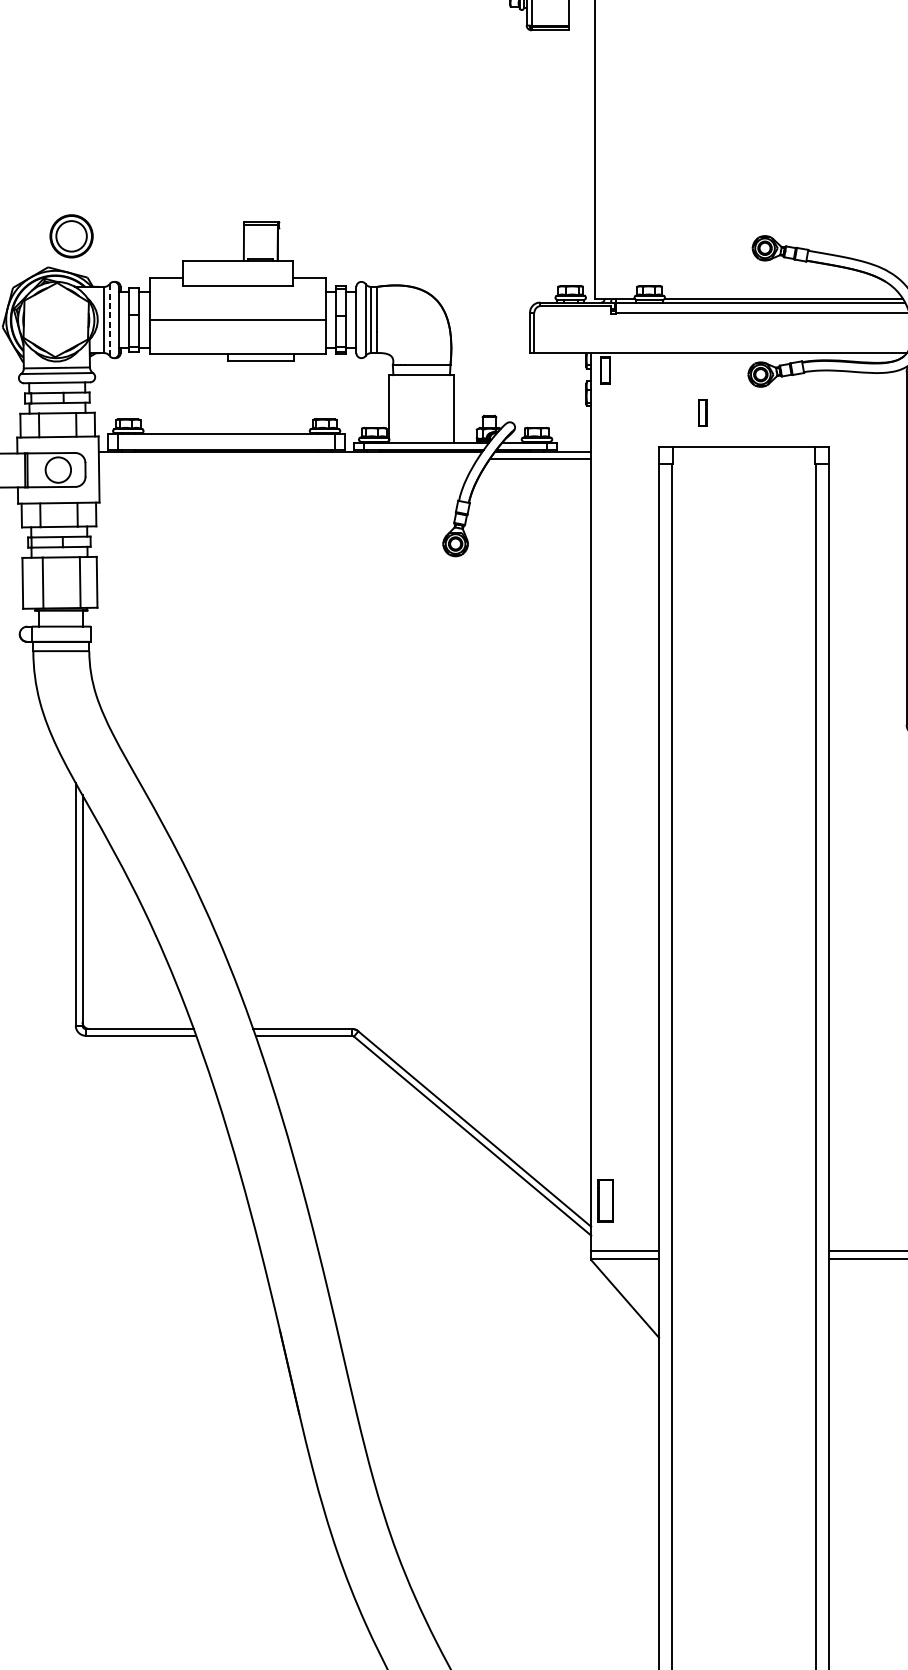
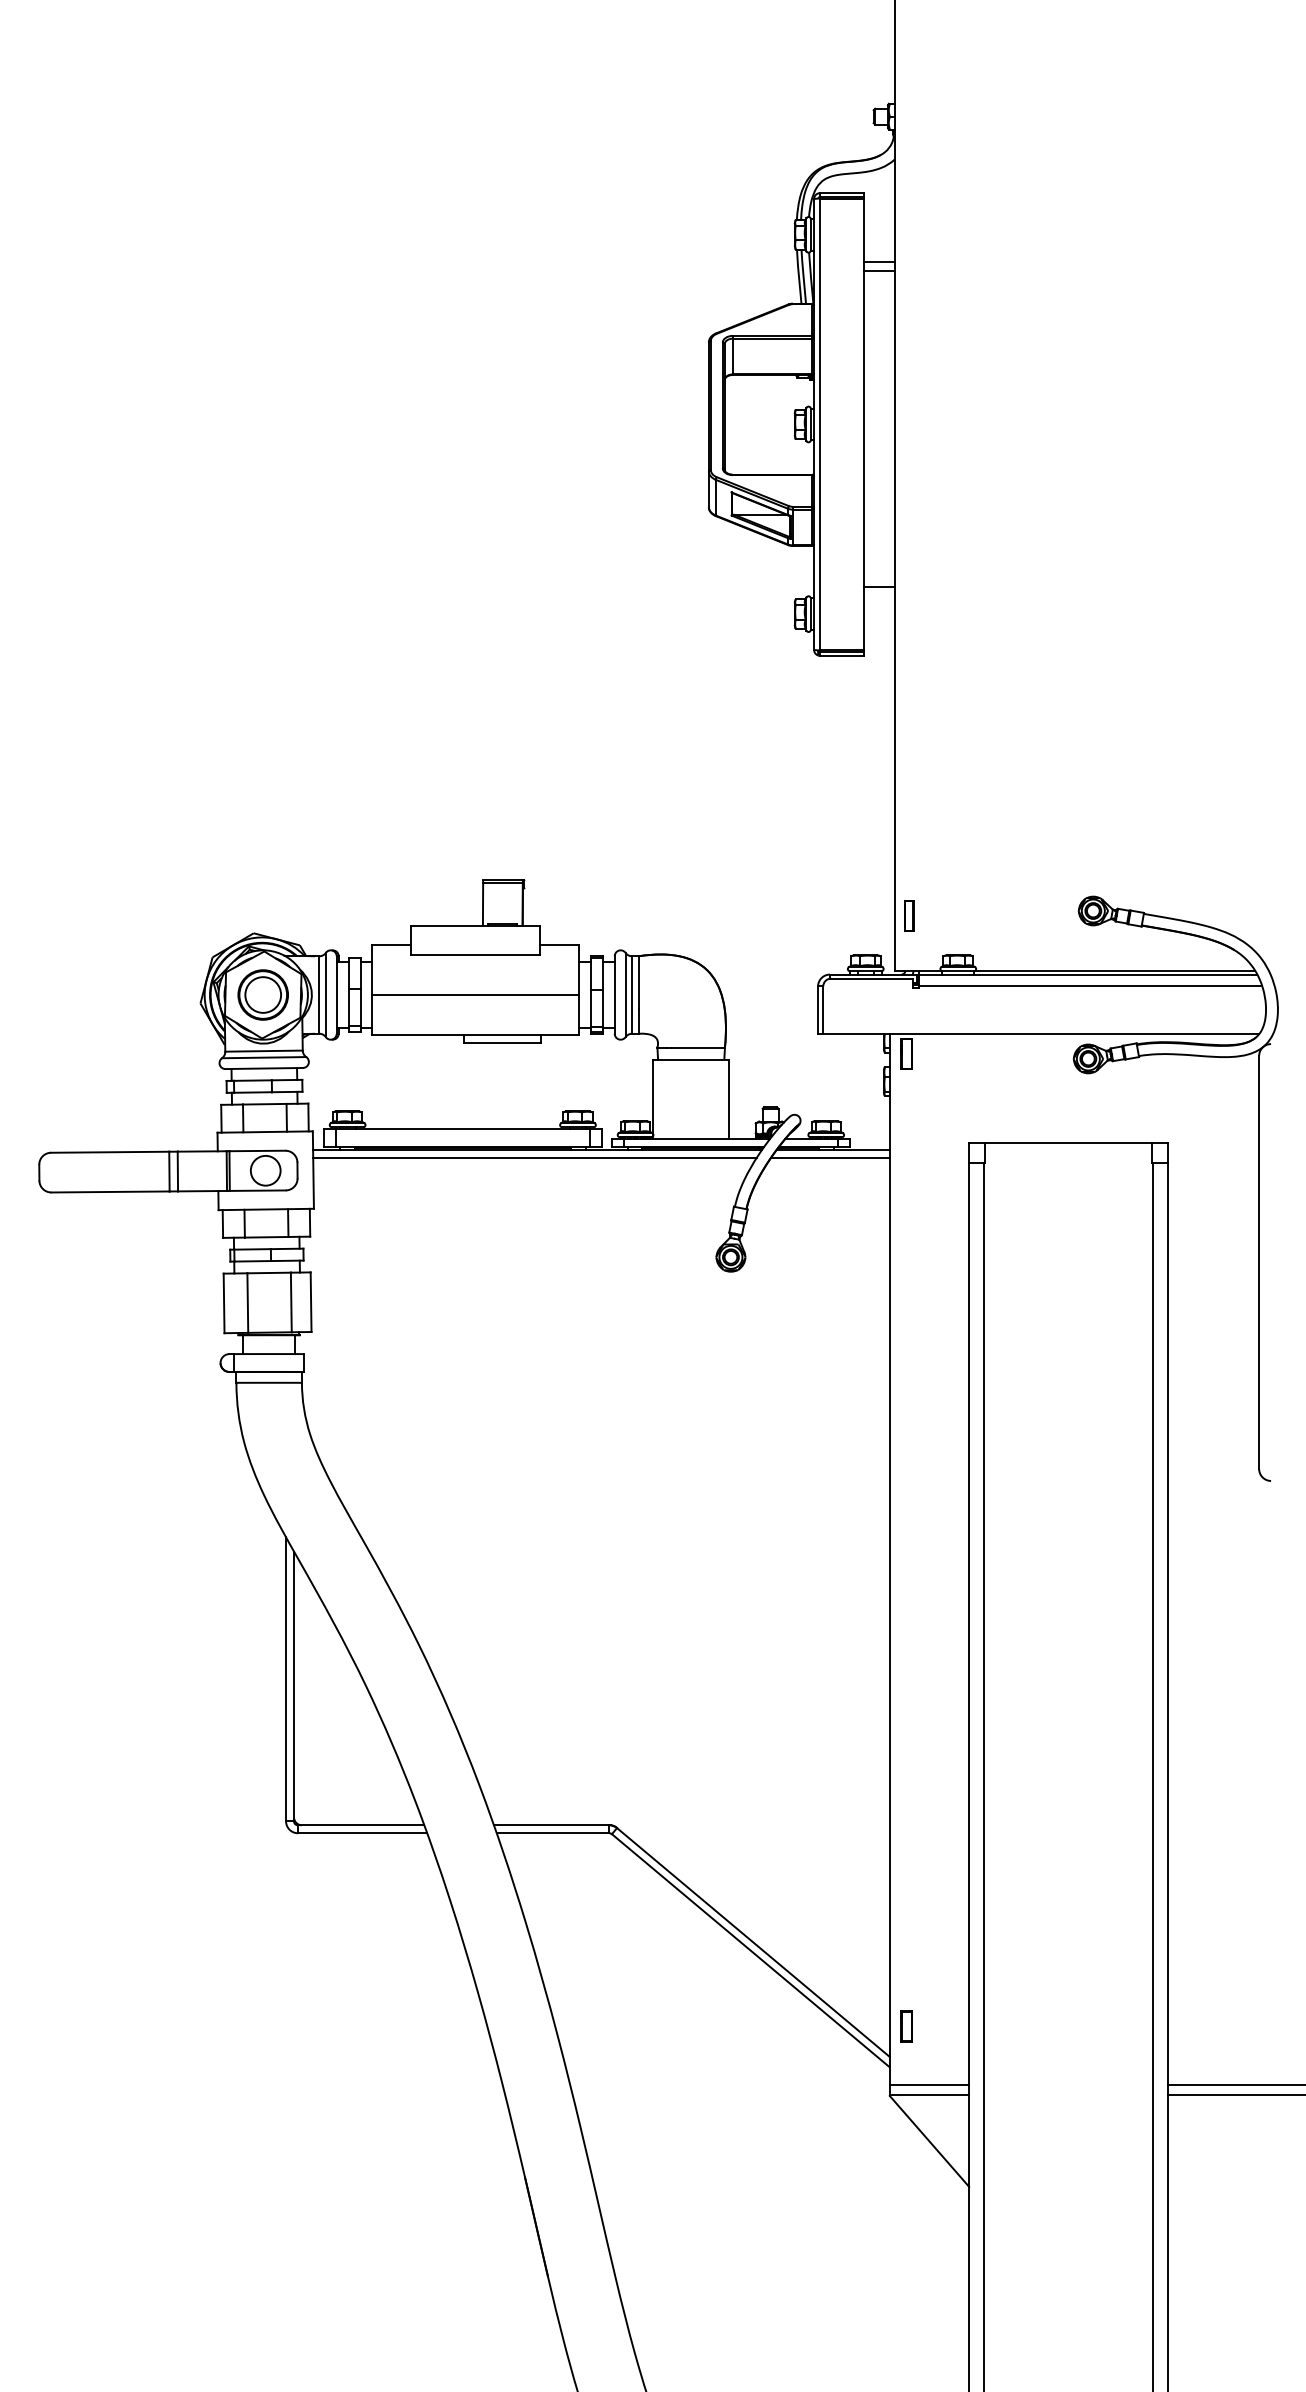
part: (70, 235) -> (262, 994), moved
line: (109, 319) -> (325, 994), dashed -> solid
part: (702, 412) -> (909, 915), moved
line: (287, 459) -> (534, 1158), added
part: (605, 1200) -> (906, 2026), size x0.62

